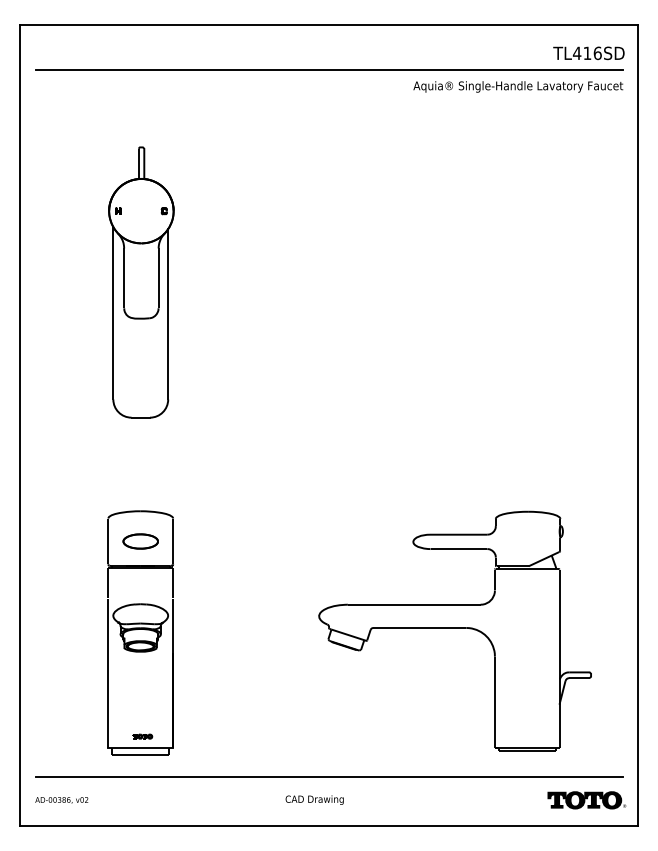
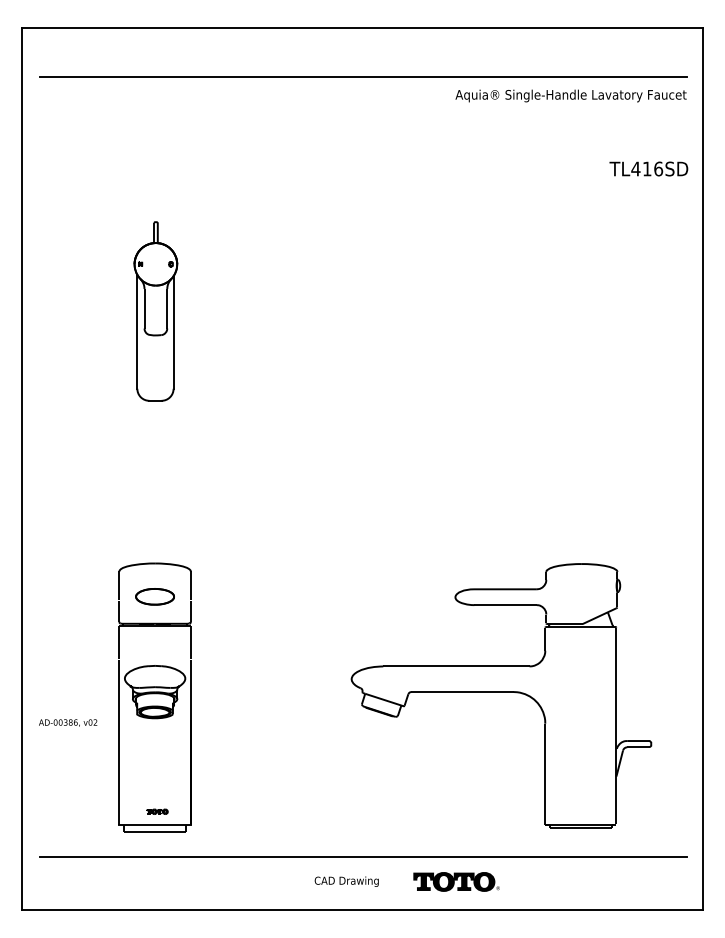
text: (588, 52) -> (648, 168), moved
part: (141, 282) -> (155, 311), size x0.6
text: (62, 799) -> (68, 722), moved
part: (586, 799) -> (456, 881), moved

